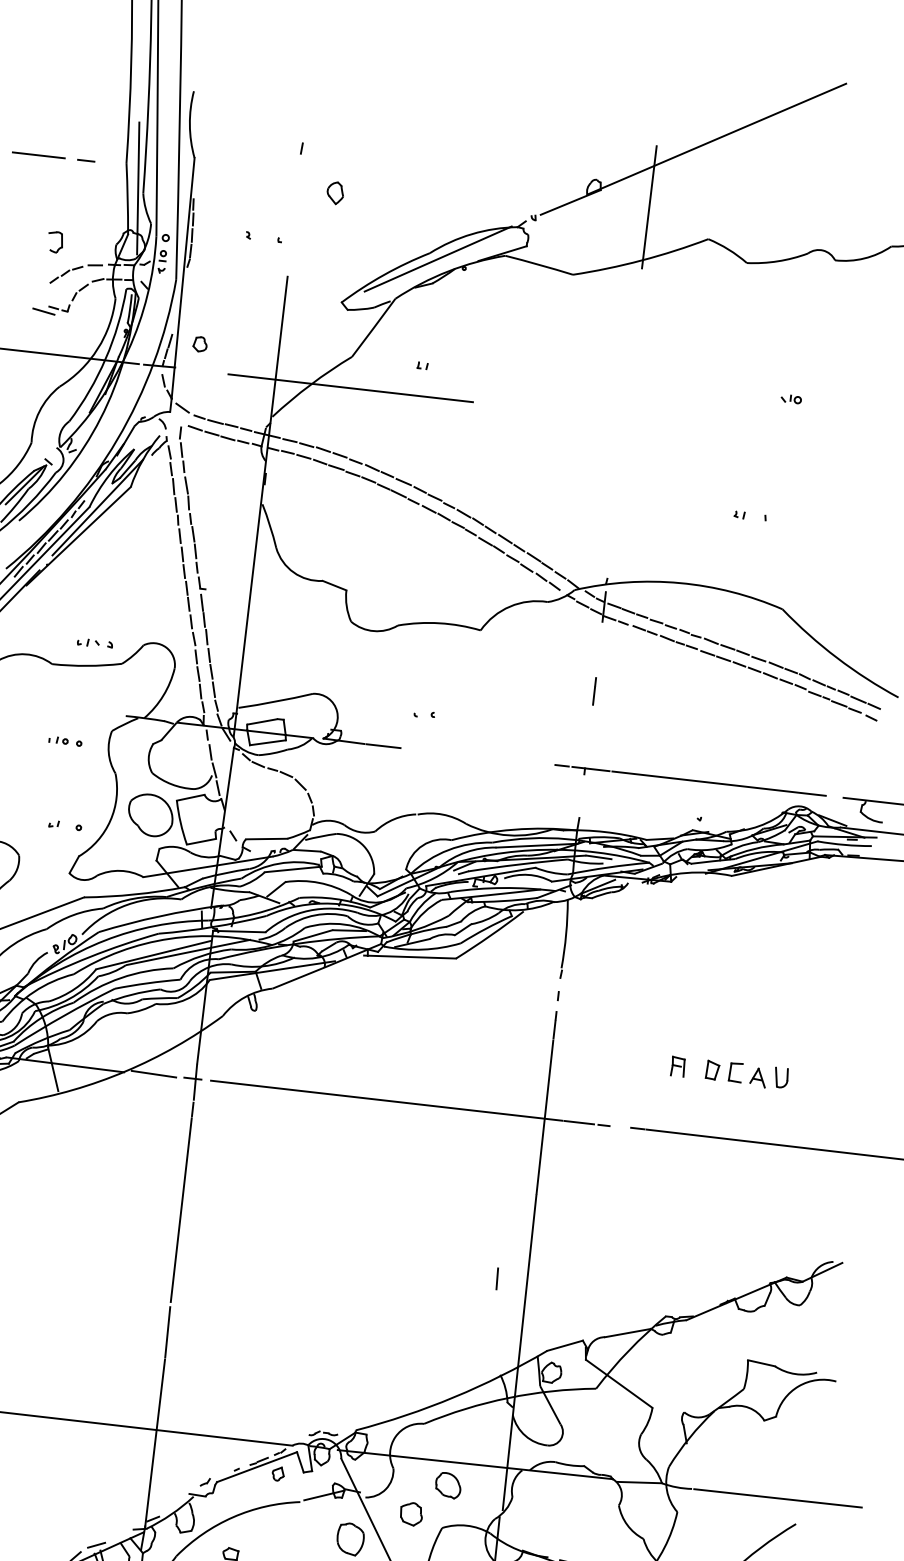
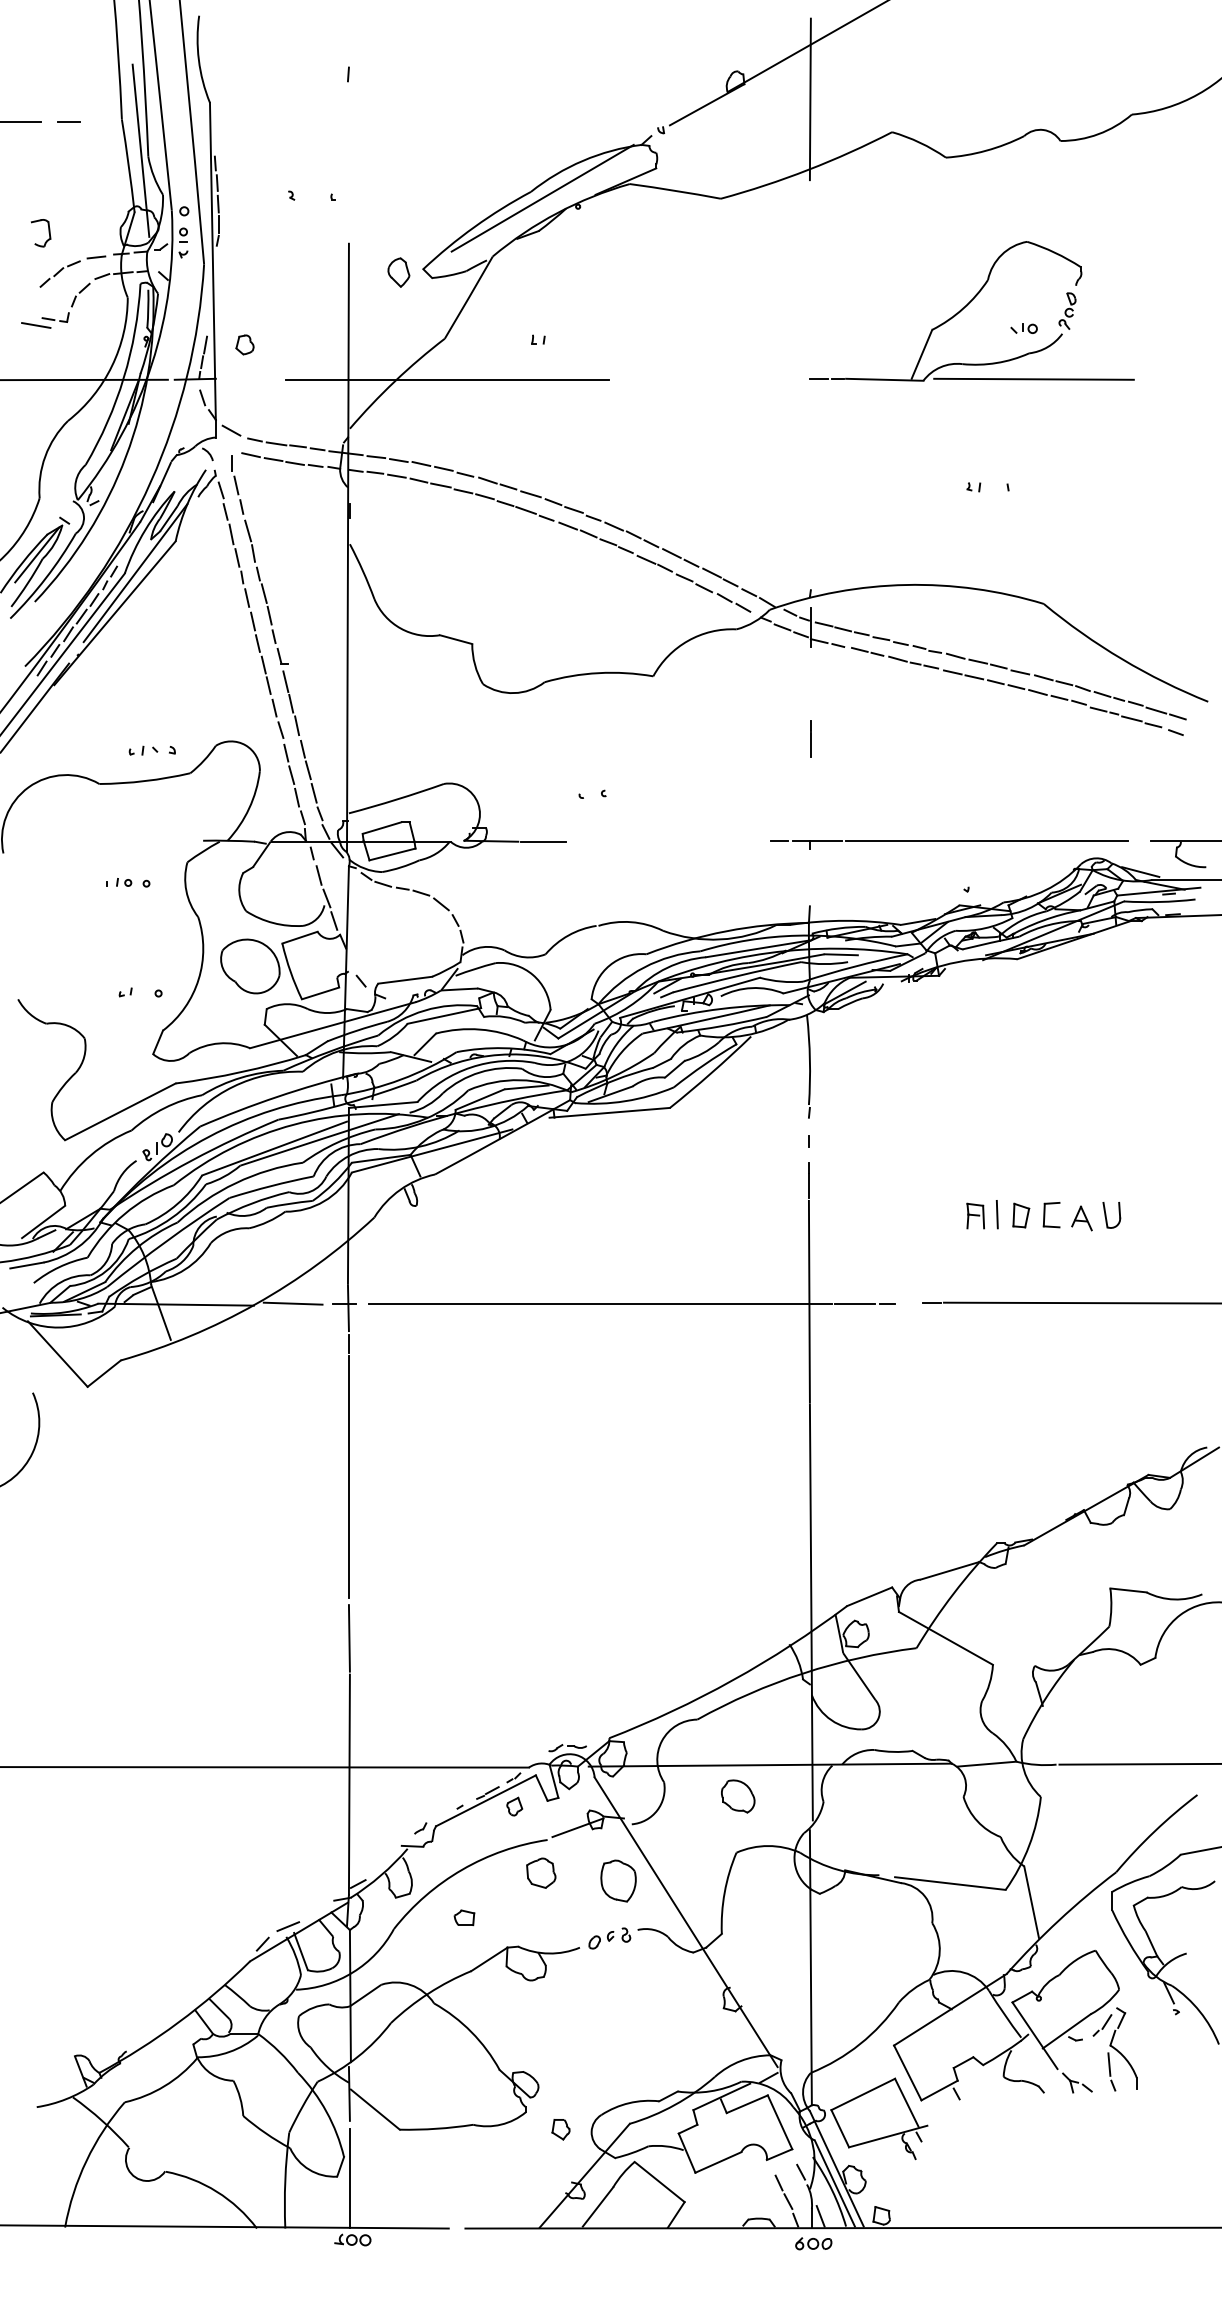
part: (335, 193) -> (398, 272), moved
part: (750, 377) -> (967, 306), added
line: (496, 1278) -> (996, 1214), moved
part: (411, 1513) -> (541, 1872), moved

